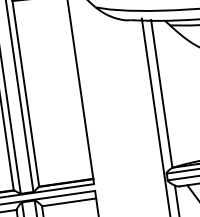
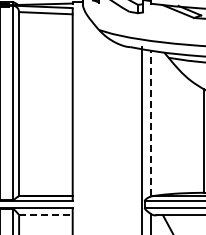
line: (162, 93) -> (151, 122), solid -> dashed
line: (68, 202) -> (45, 215), solid -> dashed

